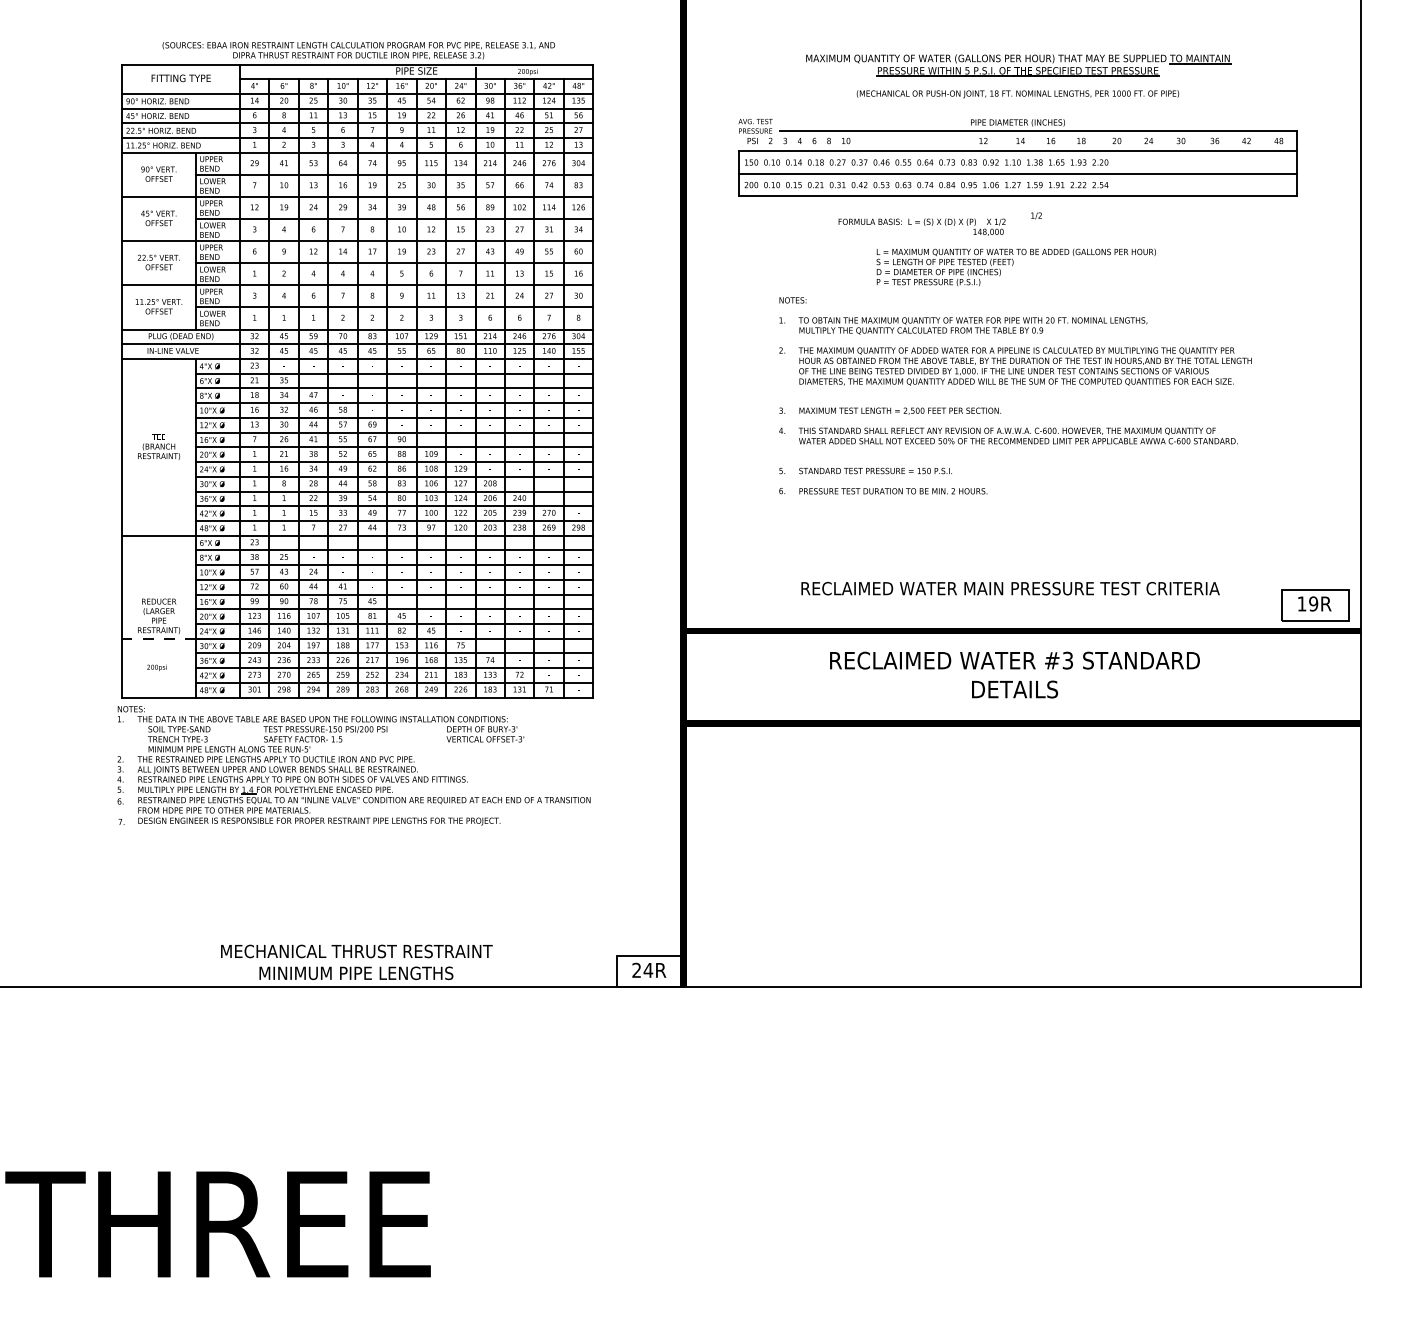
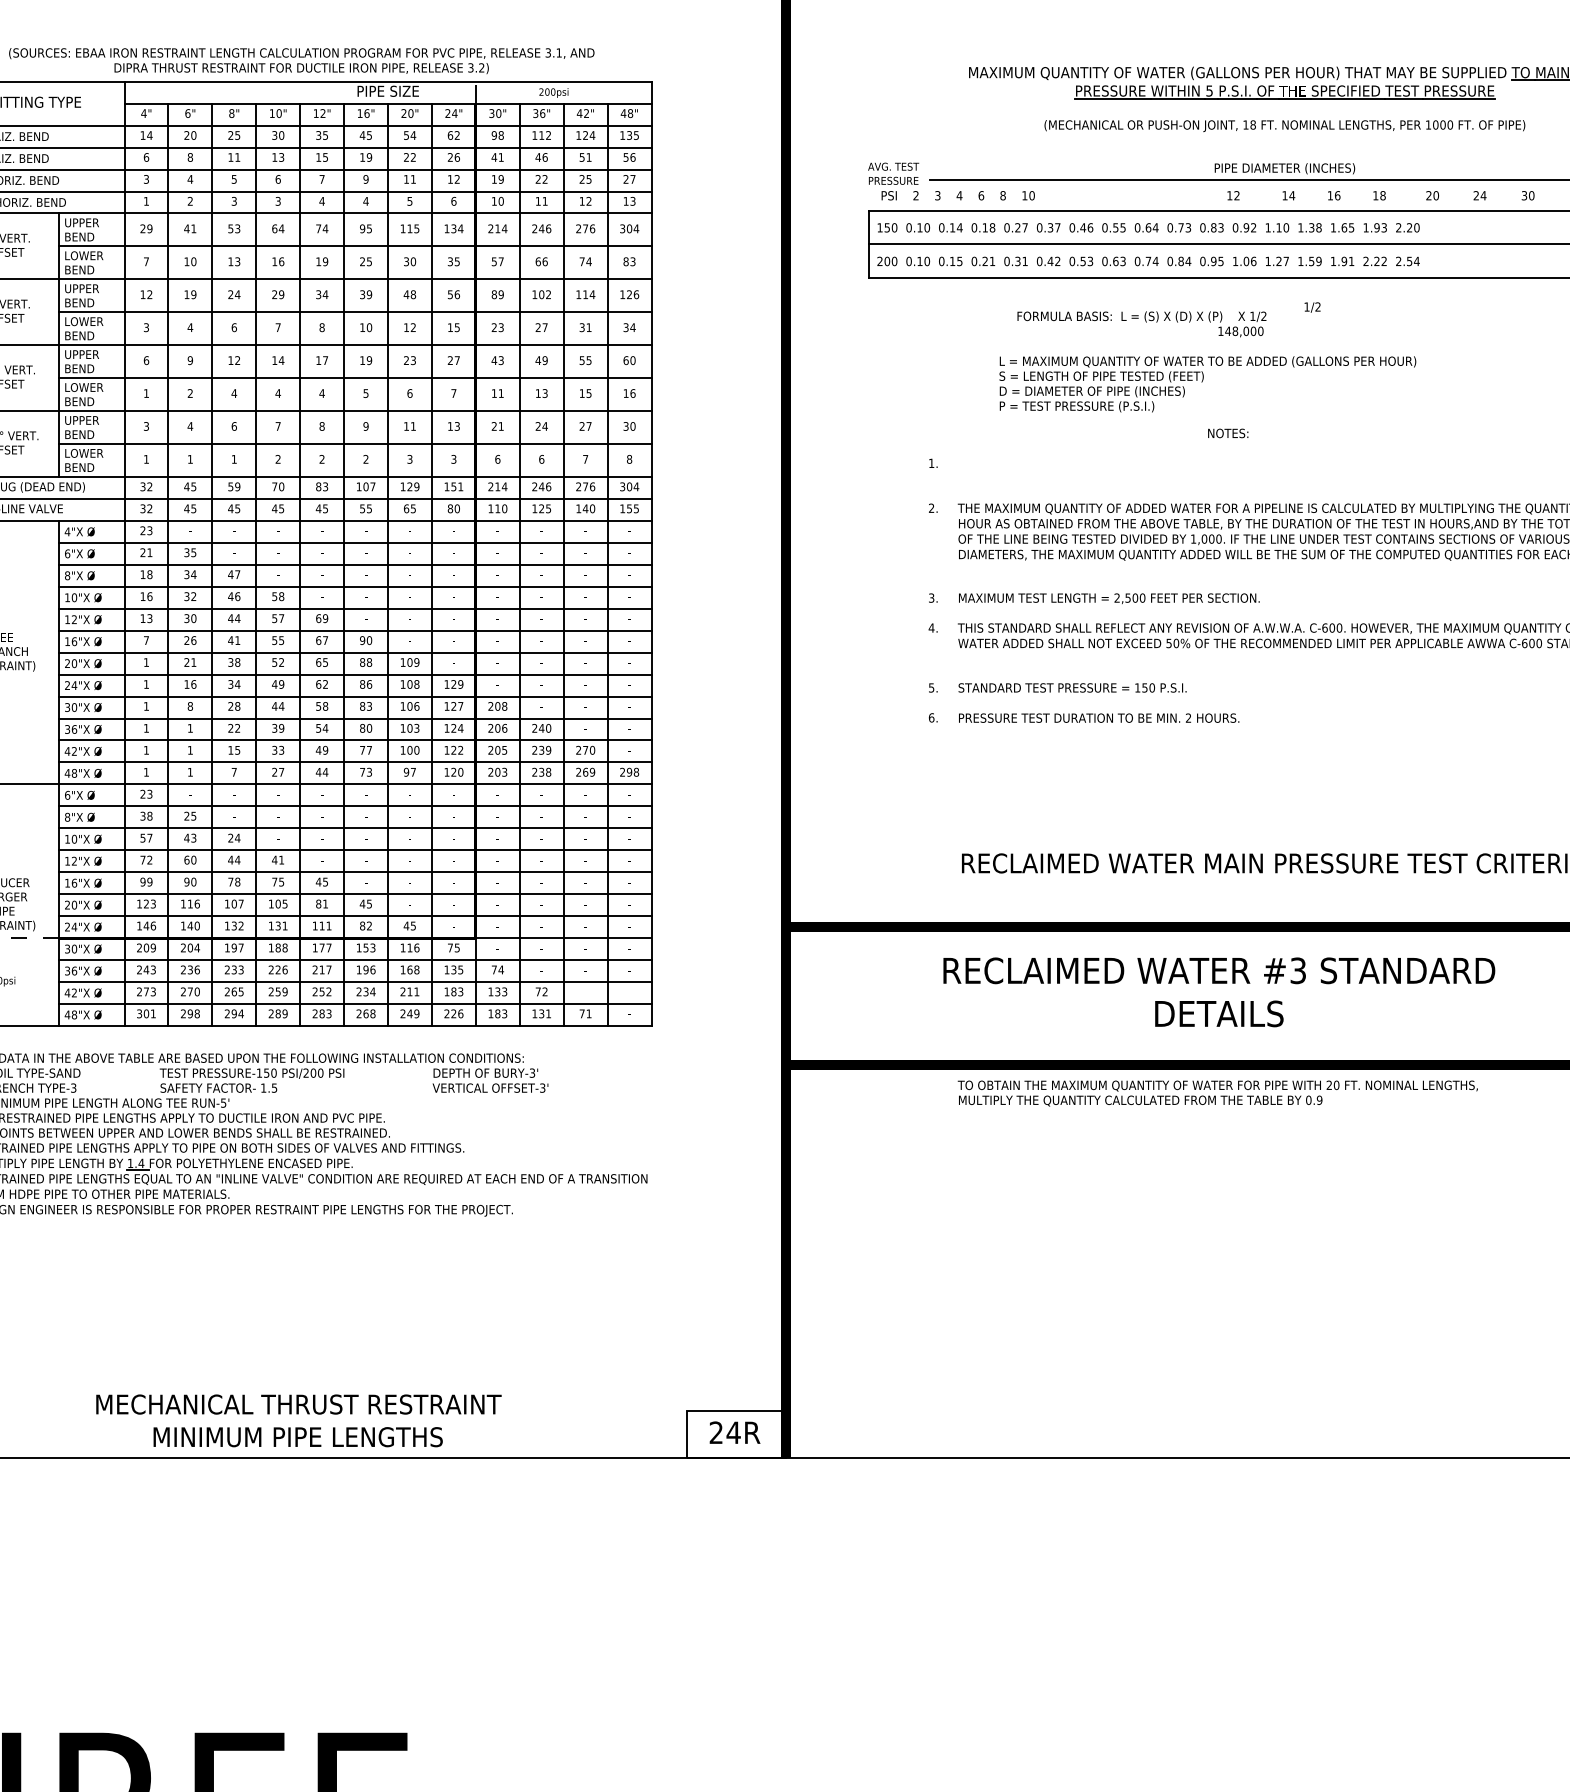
text: (1015, 267) -> (1206, 384), moved
text: (792, 300) -> (1227, 433), moved
text: (972, 325) -> (1217, 1092), moved
text: (1014, 674) -> (1218, 991), moved

